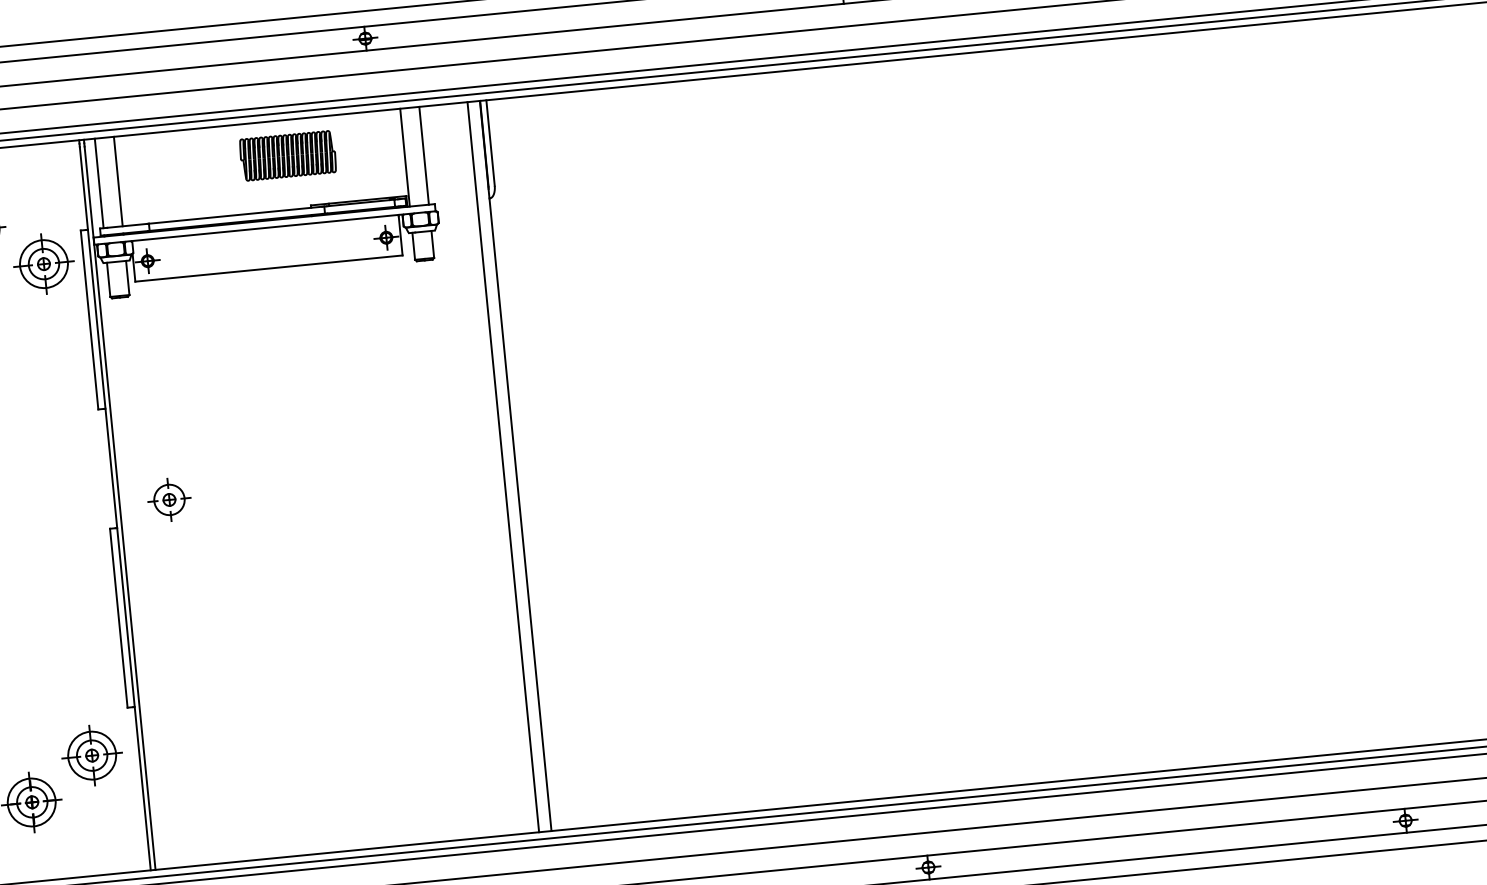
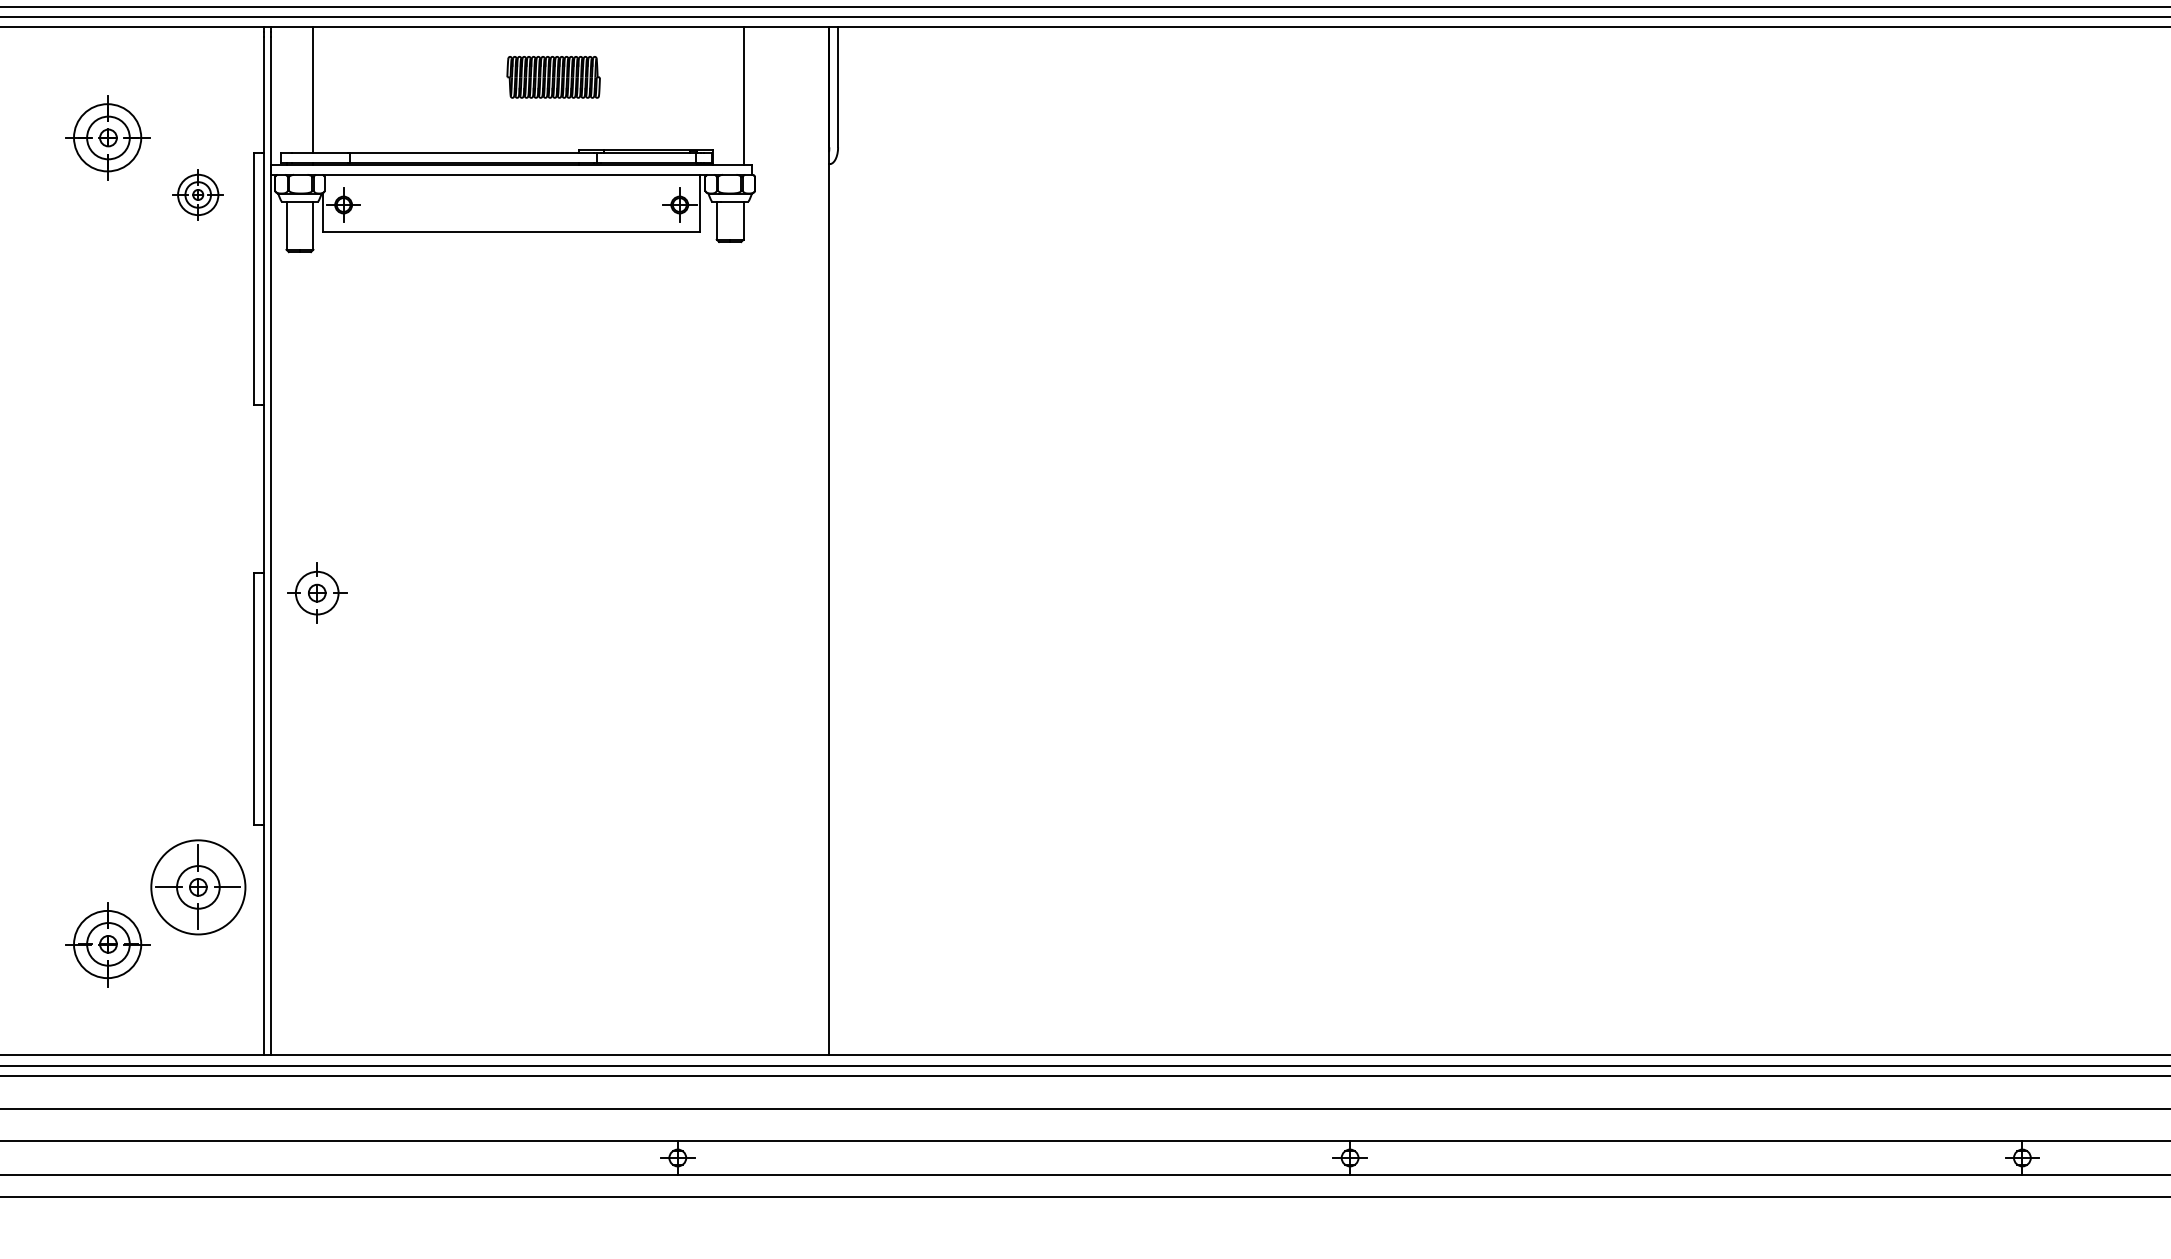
part: (287, 156) -> (553, 77), size x0.7
line: (404, 157) -> (716, 95), removed
line: (99, 183) -> (286, 89), removed
part: (43, 263) -> (197, 194), size x0.6
line: (503, 466) -> (811, 540), removed
part: (169, 499) -> (317, 592), moved
circle: (92, 755) -> (198, 887), size x1.4

